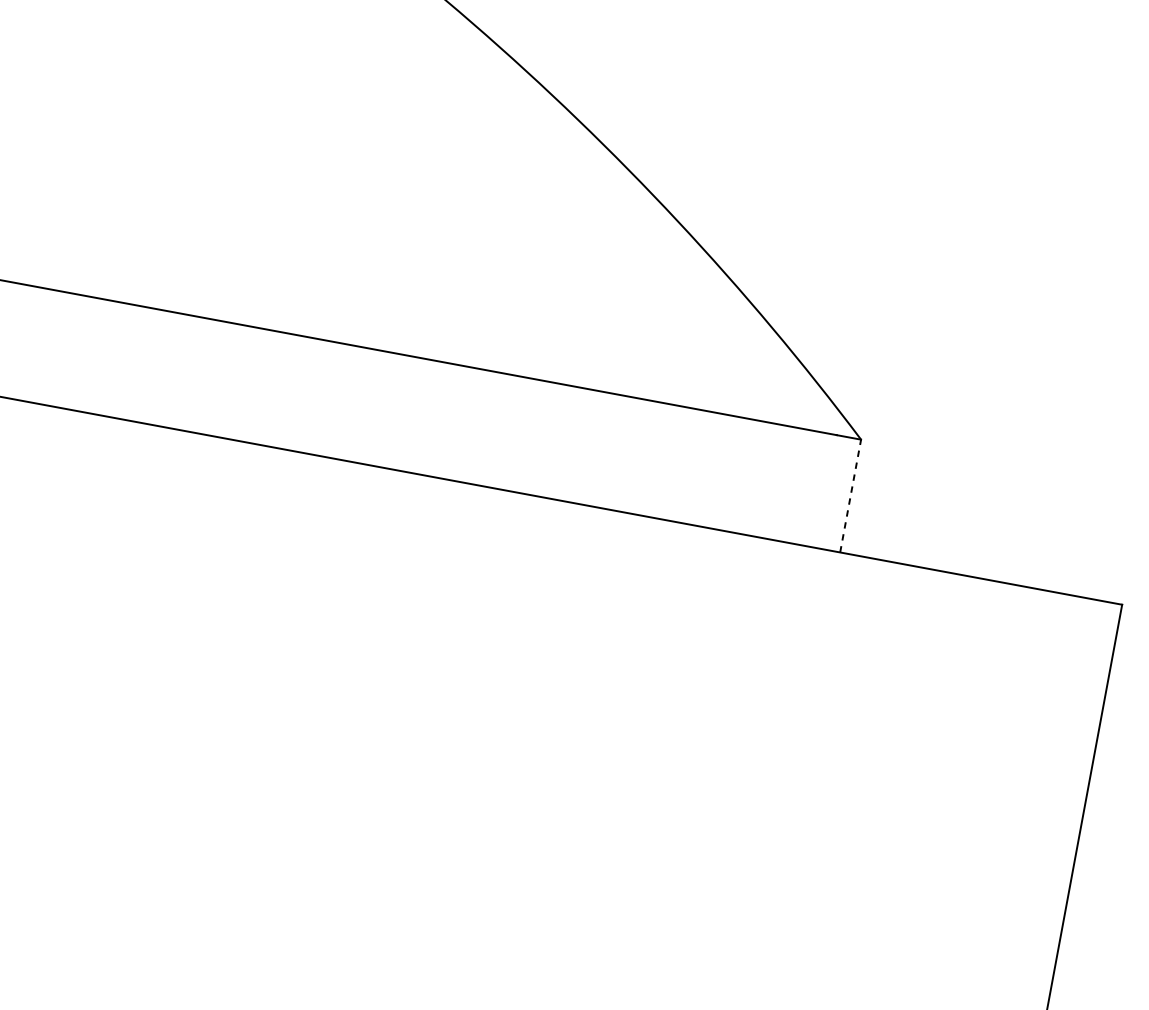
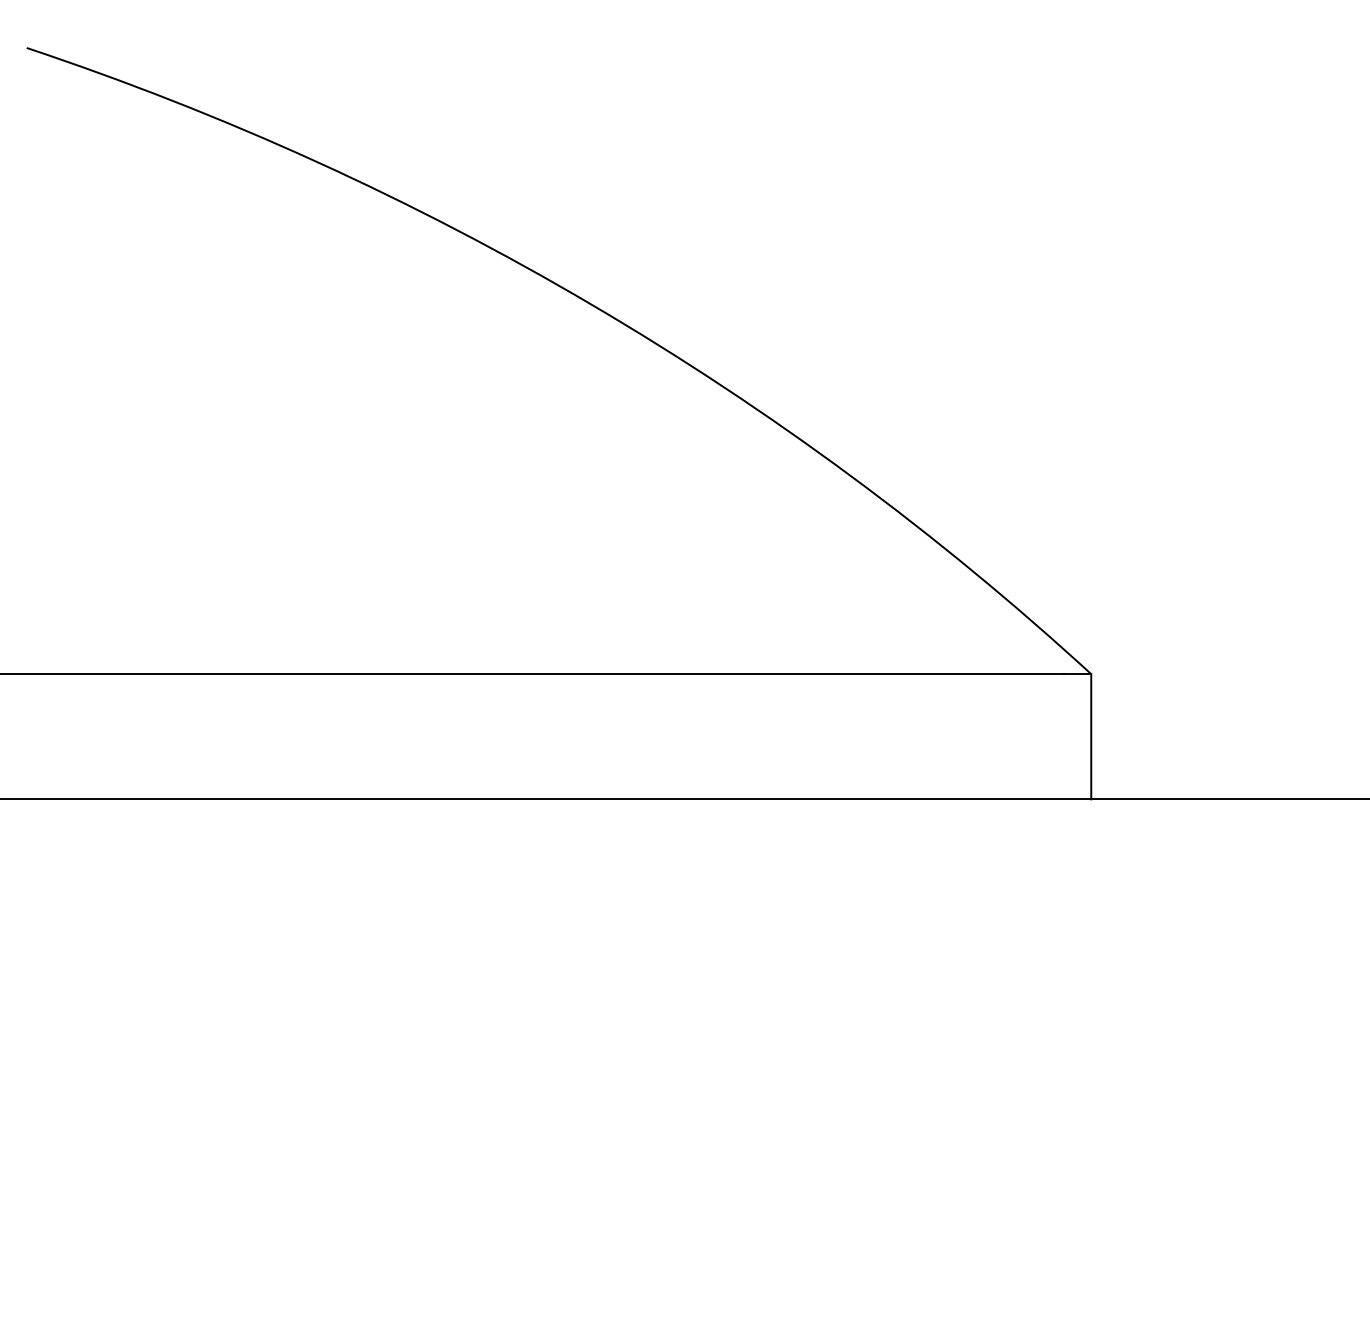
line: (850, 495) -> (1091, 736), dashed -> solid

